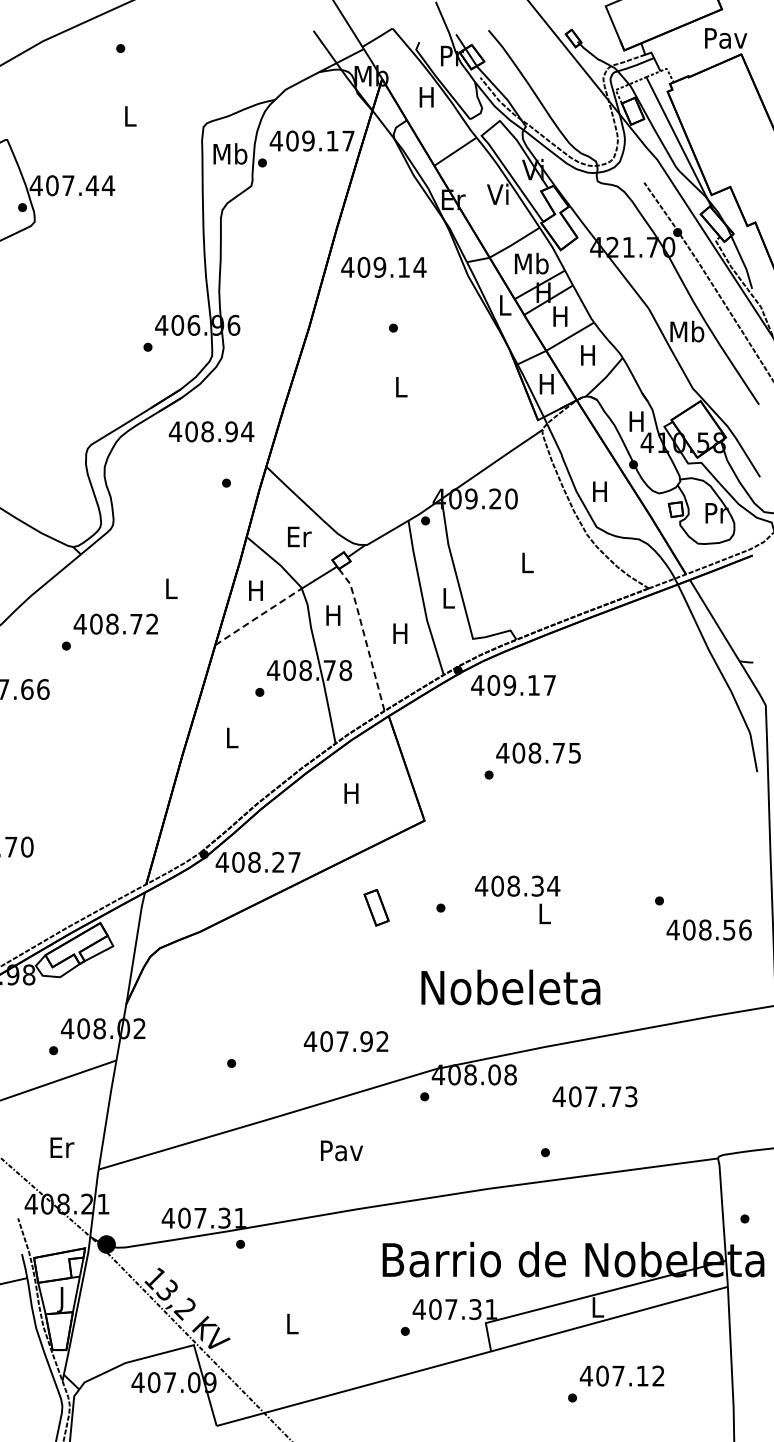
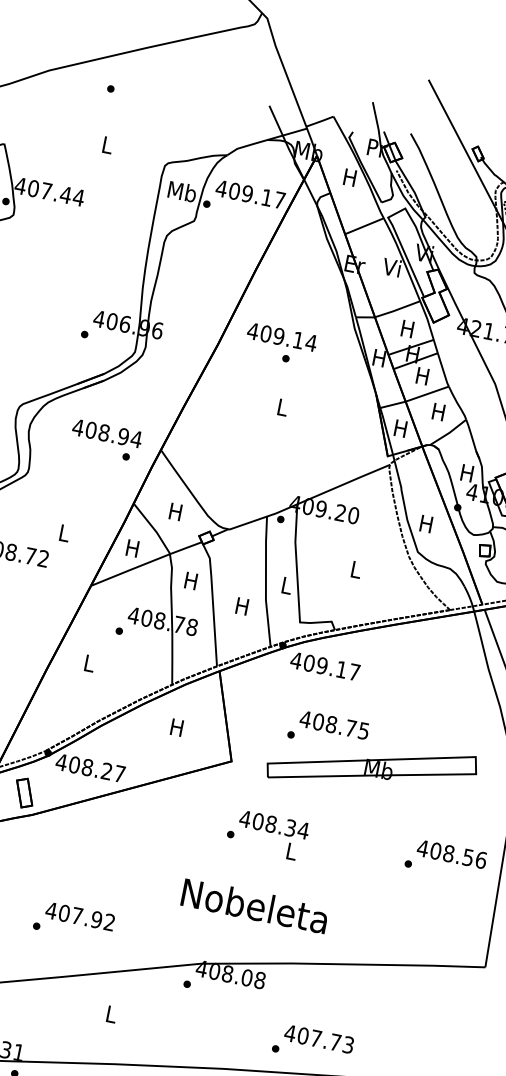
text: (531, 263) -> (407, 328), Mb -> H
text: (383, 267) -> (281, 337), moved
text: (504, 305) -> (379, 358), L -> H
text: (211, 431) -> (107, 433), moved
text: (299, 536) -> (176, 511), Er -> H
line: (259, 616) -> (131, 569), dashed -> solid
line: (365, 637) -> (213, 603), dashed -> solid
part: (593, 793) -> (372, 766), added
text: (517, 899) -> (272, 835), moved
part: (376, 907) -> (24, 792), moved
text: (708, 929) -> (451, 853), moved
text: (510, 987) -> (254, 906), moved
text: (345, 1041) -> (79, 916), moved
text: (594, 1096) -> (318, 1038), moved
text: (341, 1150) -> (111, 1014), Pav -> L

